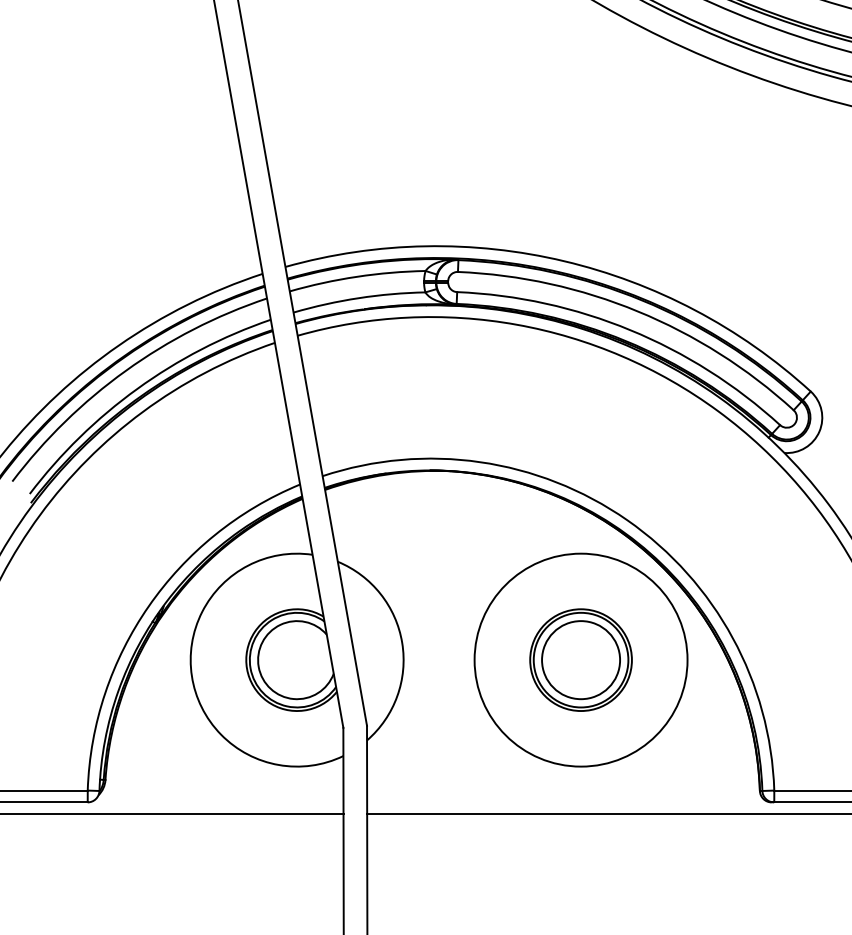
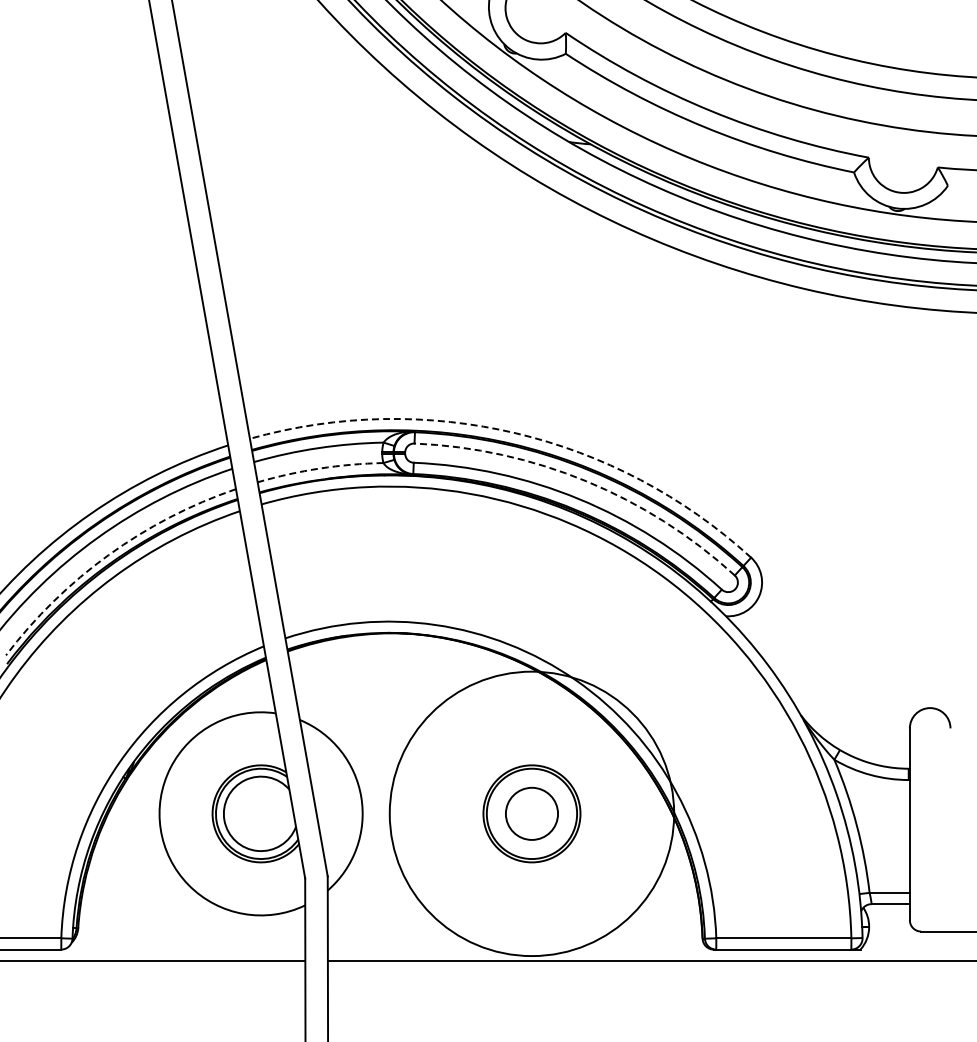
arc: (563, 261) -> (515, 433), solid -> dashed
arc: (358, 298) -> (319, 468), solid -> dashed
arc: (638, 311) -> (586, 481), solid -> dashed
arc: (137, 389) -> (108, 555), solid -> dashed
circle: (580, 659) -> (531, 813), size x0.7
circle: (580, 659) -> (531, 813), size x1.4

